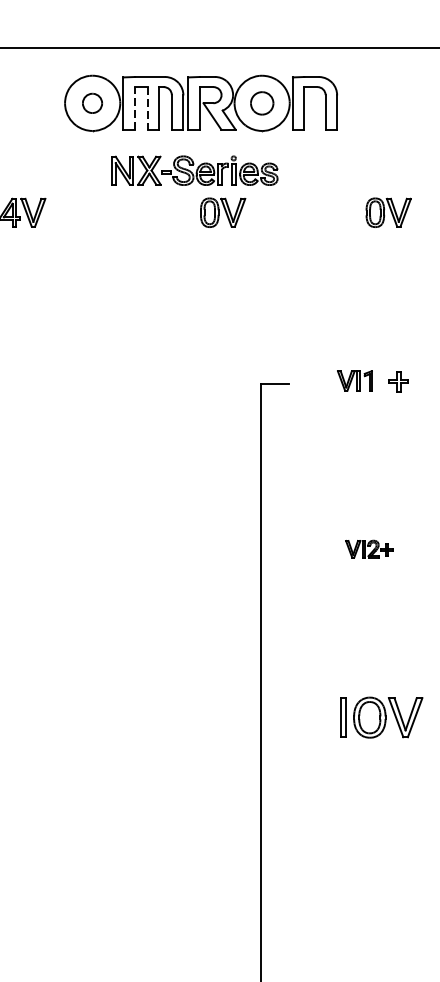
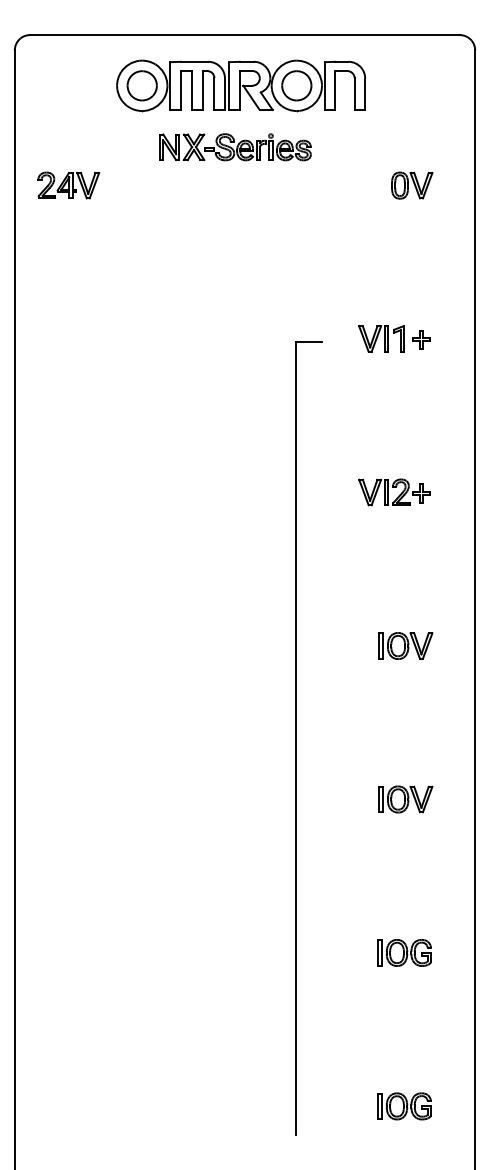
part: (91, 102) -> (141, 85), size x1.67
part: (261, 102) -> (296, 85), size x1.43
line: (134, 107) -> (180, 89), dashed -> solid
line: (147, 108) -> (192, 90), dashed -> solid
part: (223, 212) -> (261, 185), removed
part: (355, 380) -> (381, 338), size x1.43
part: (369, 549) -> (394, 492), size x1.67
part: (381, 717) -> (405, 645), size x0.71
part: (381, 885) -> (405, 799), added

